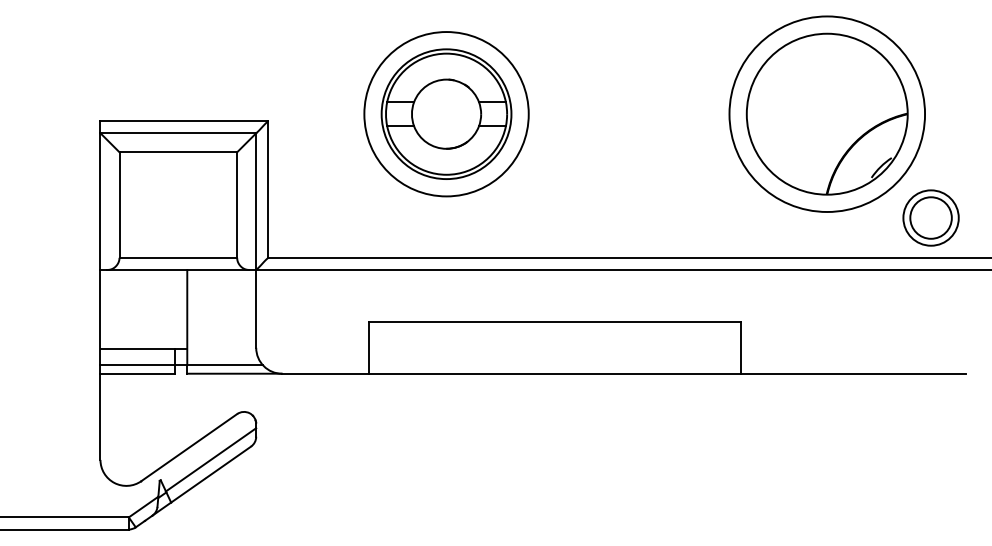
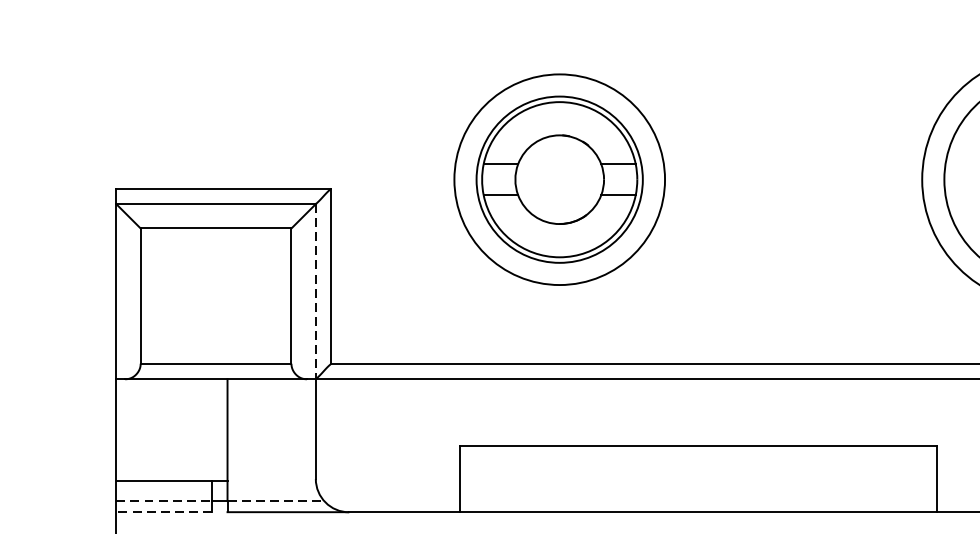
line: (256, 202) -> (316, 292), solid -> dashed
line: (138, 365) -> (165, 501), solid -> dashed
line: (225, 365) -> (276, 501), solid -> dashed
line: (137, 373) -> (163, 511), solid -> dashed

